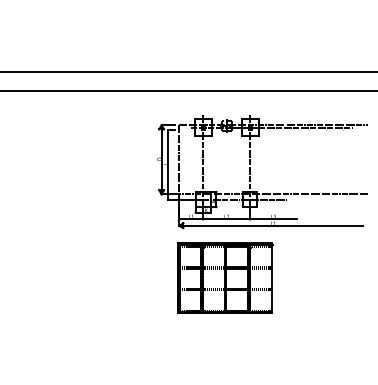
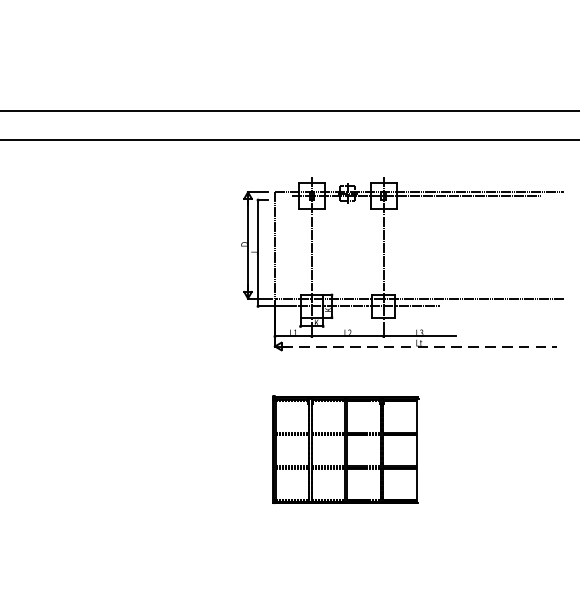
line: (274, 225) -> (421, 346), solid -> dashed
part: (225, 277) -> (345, 448), moved

